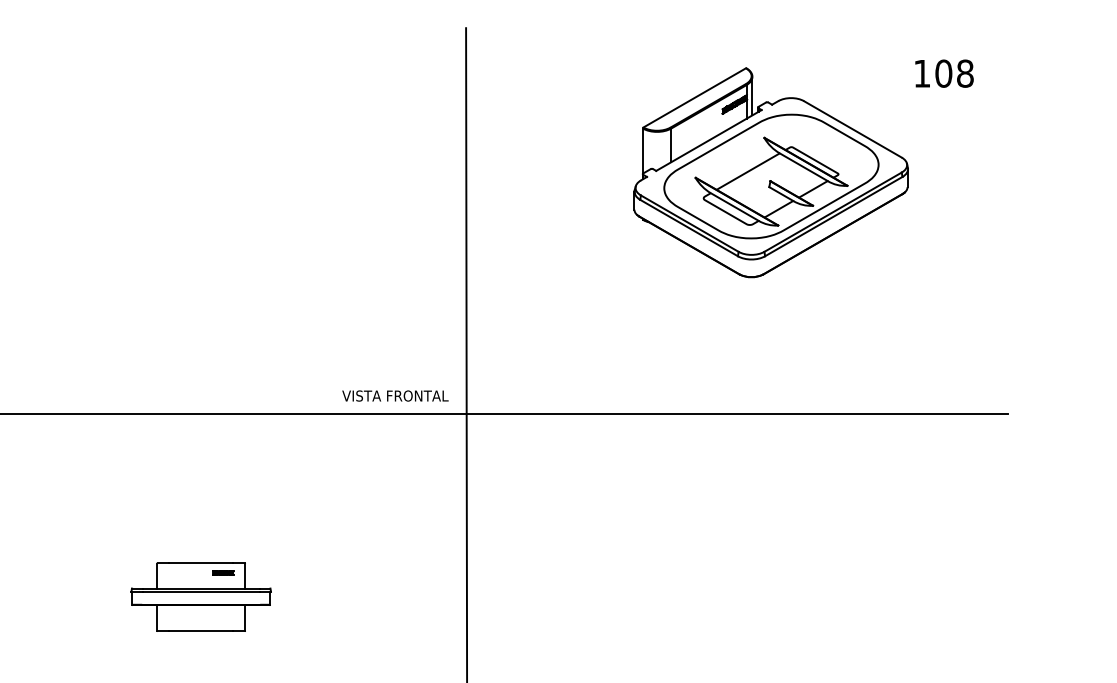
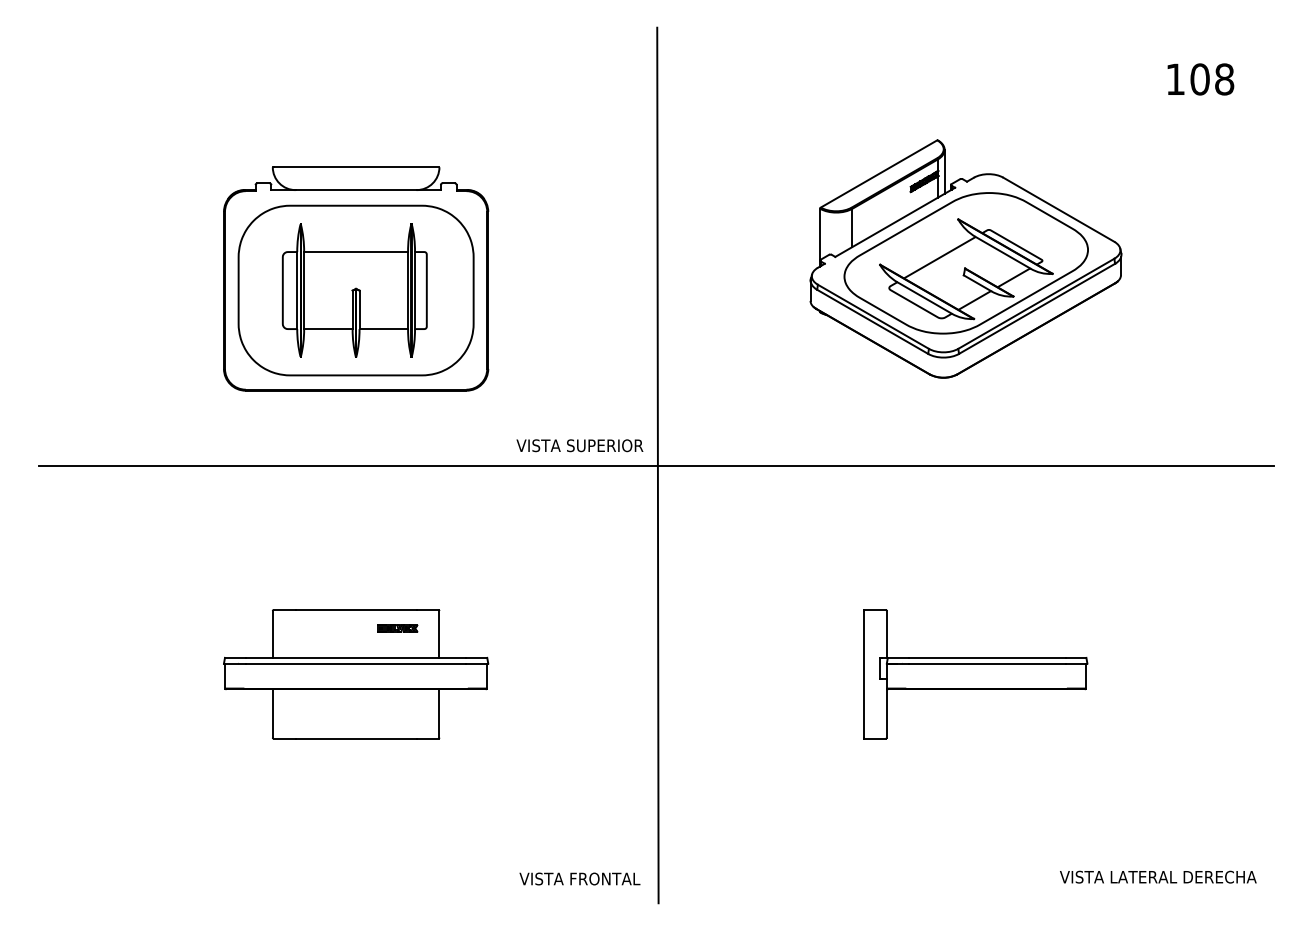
part: (770, 172) -> (965, 258), moved
part: (201, 248) -> (356, 278), added
text: (420, 395) -> (605, 445), VISTA FRONTAL -> VISTA SUPERIOR
part: (201, 597) -> (356, 674), size x1.67
part: (746, 597) -> (975, 674), added

